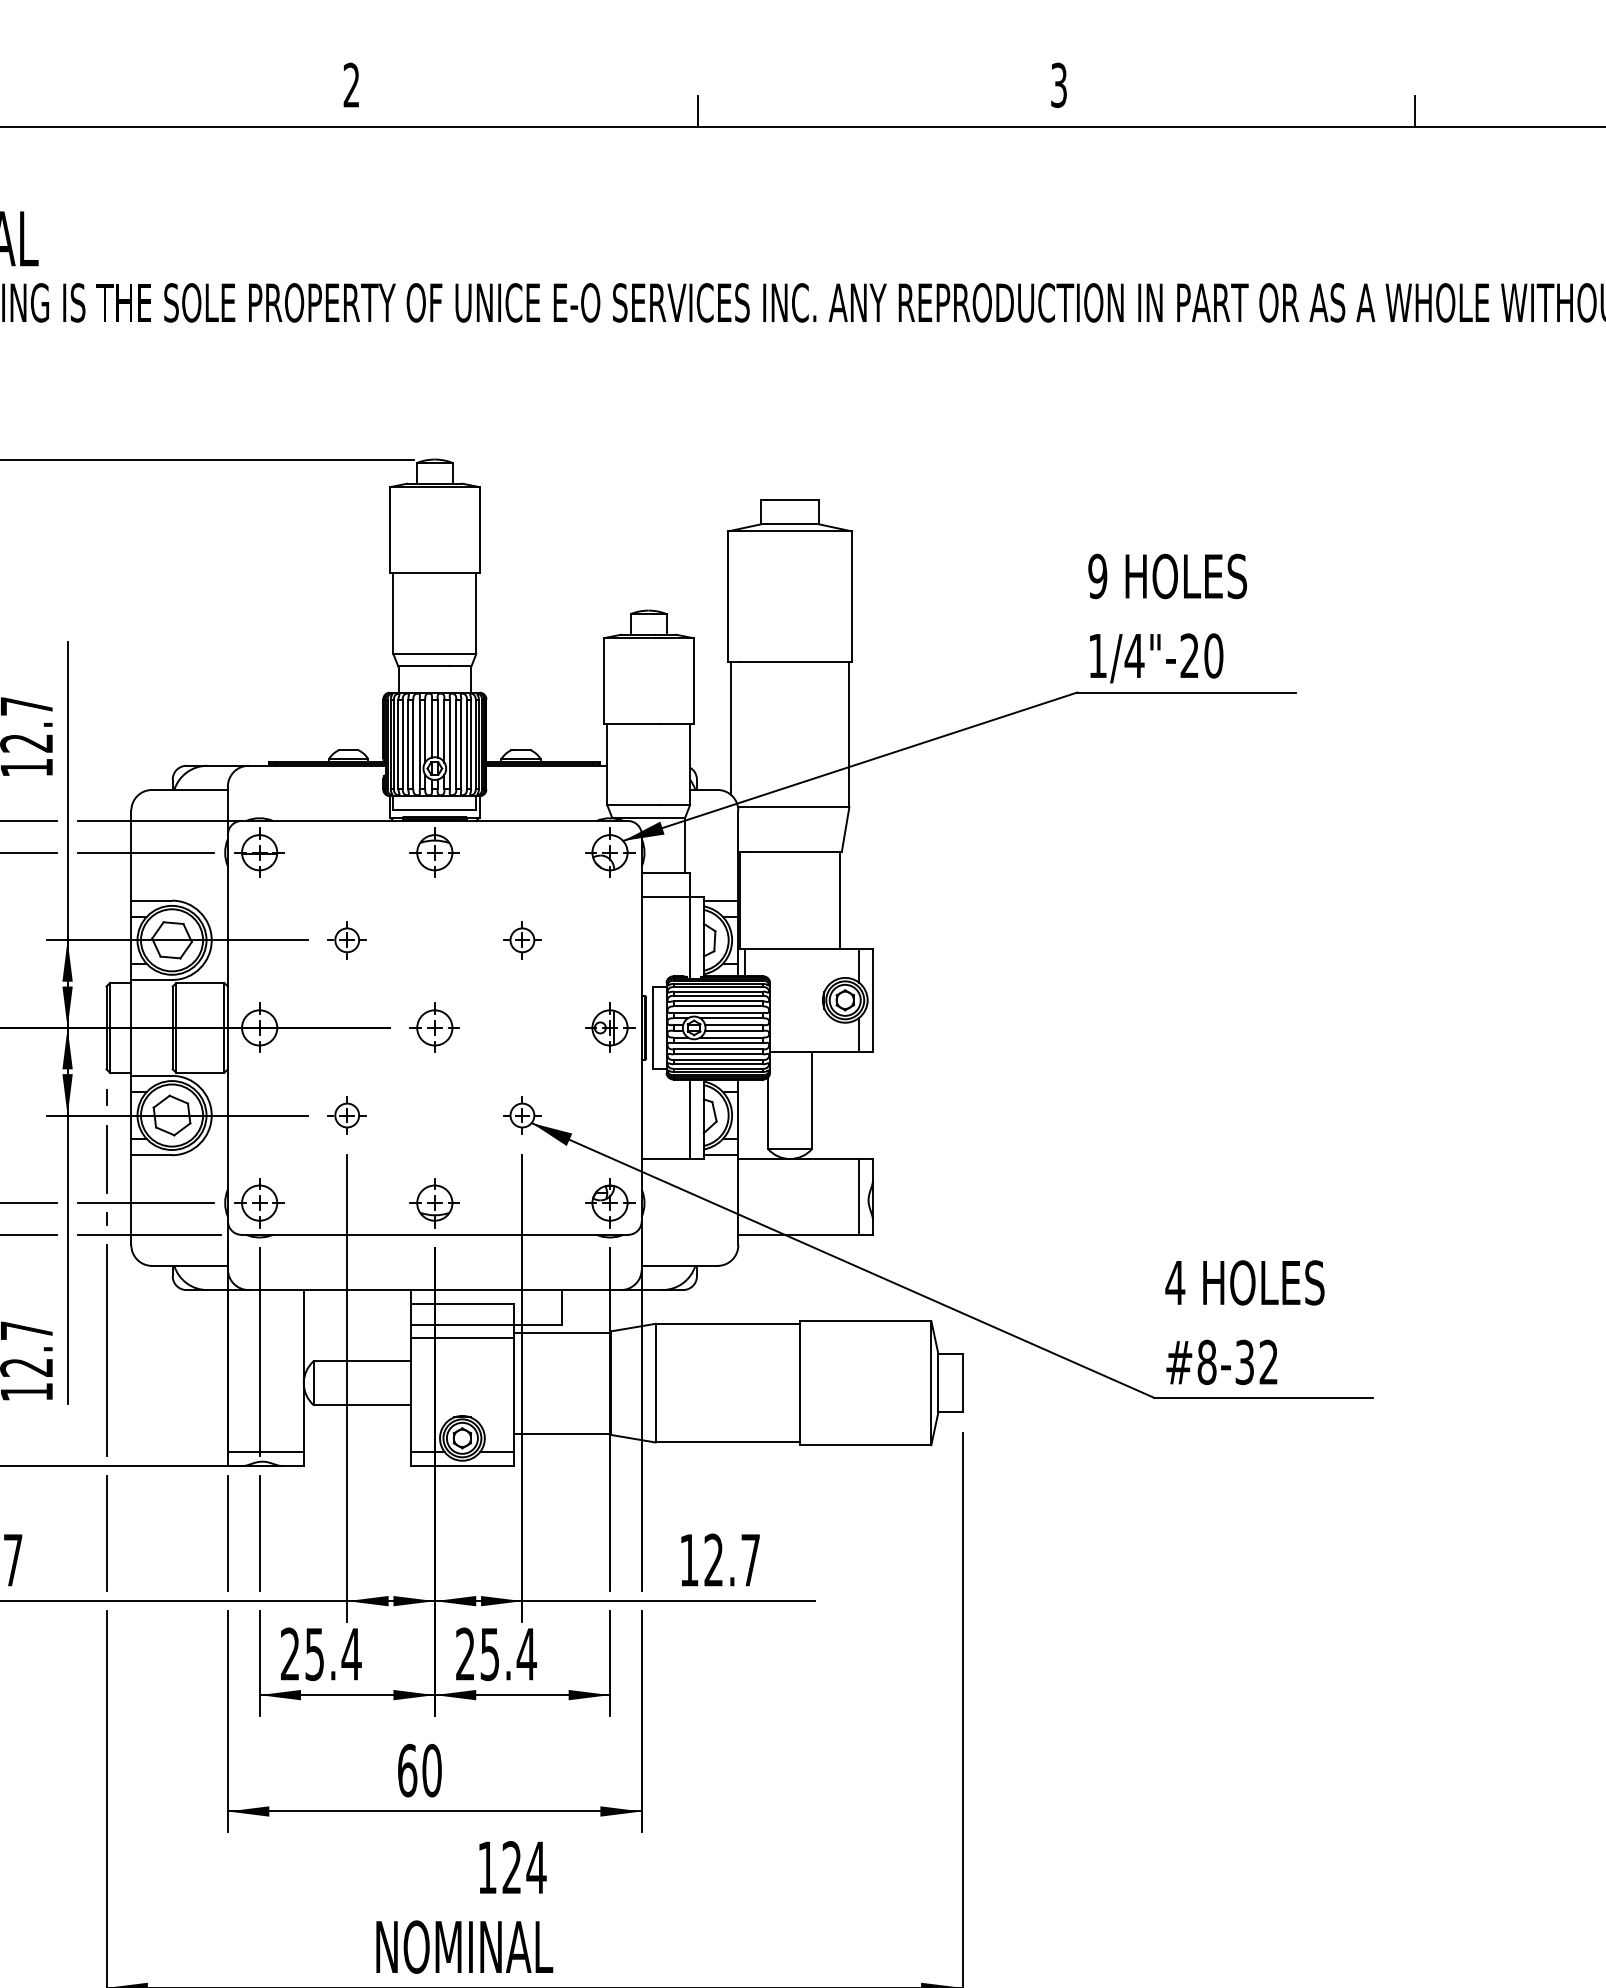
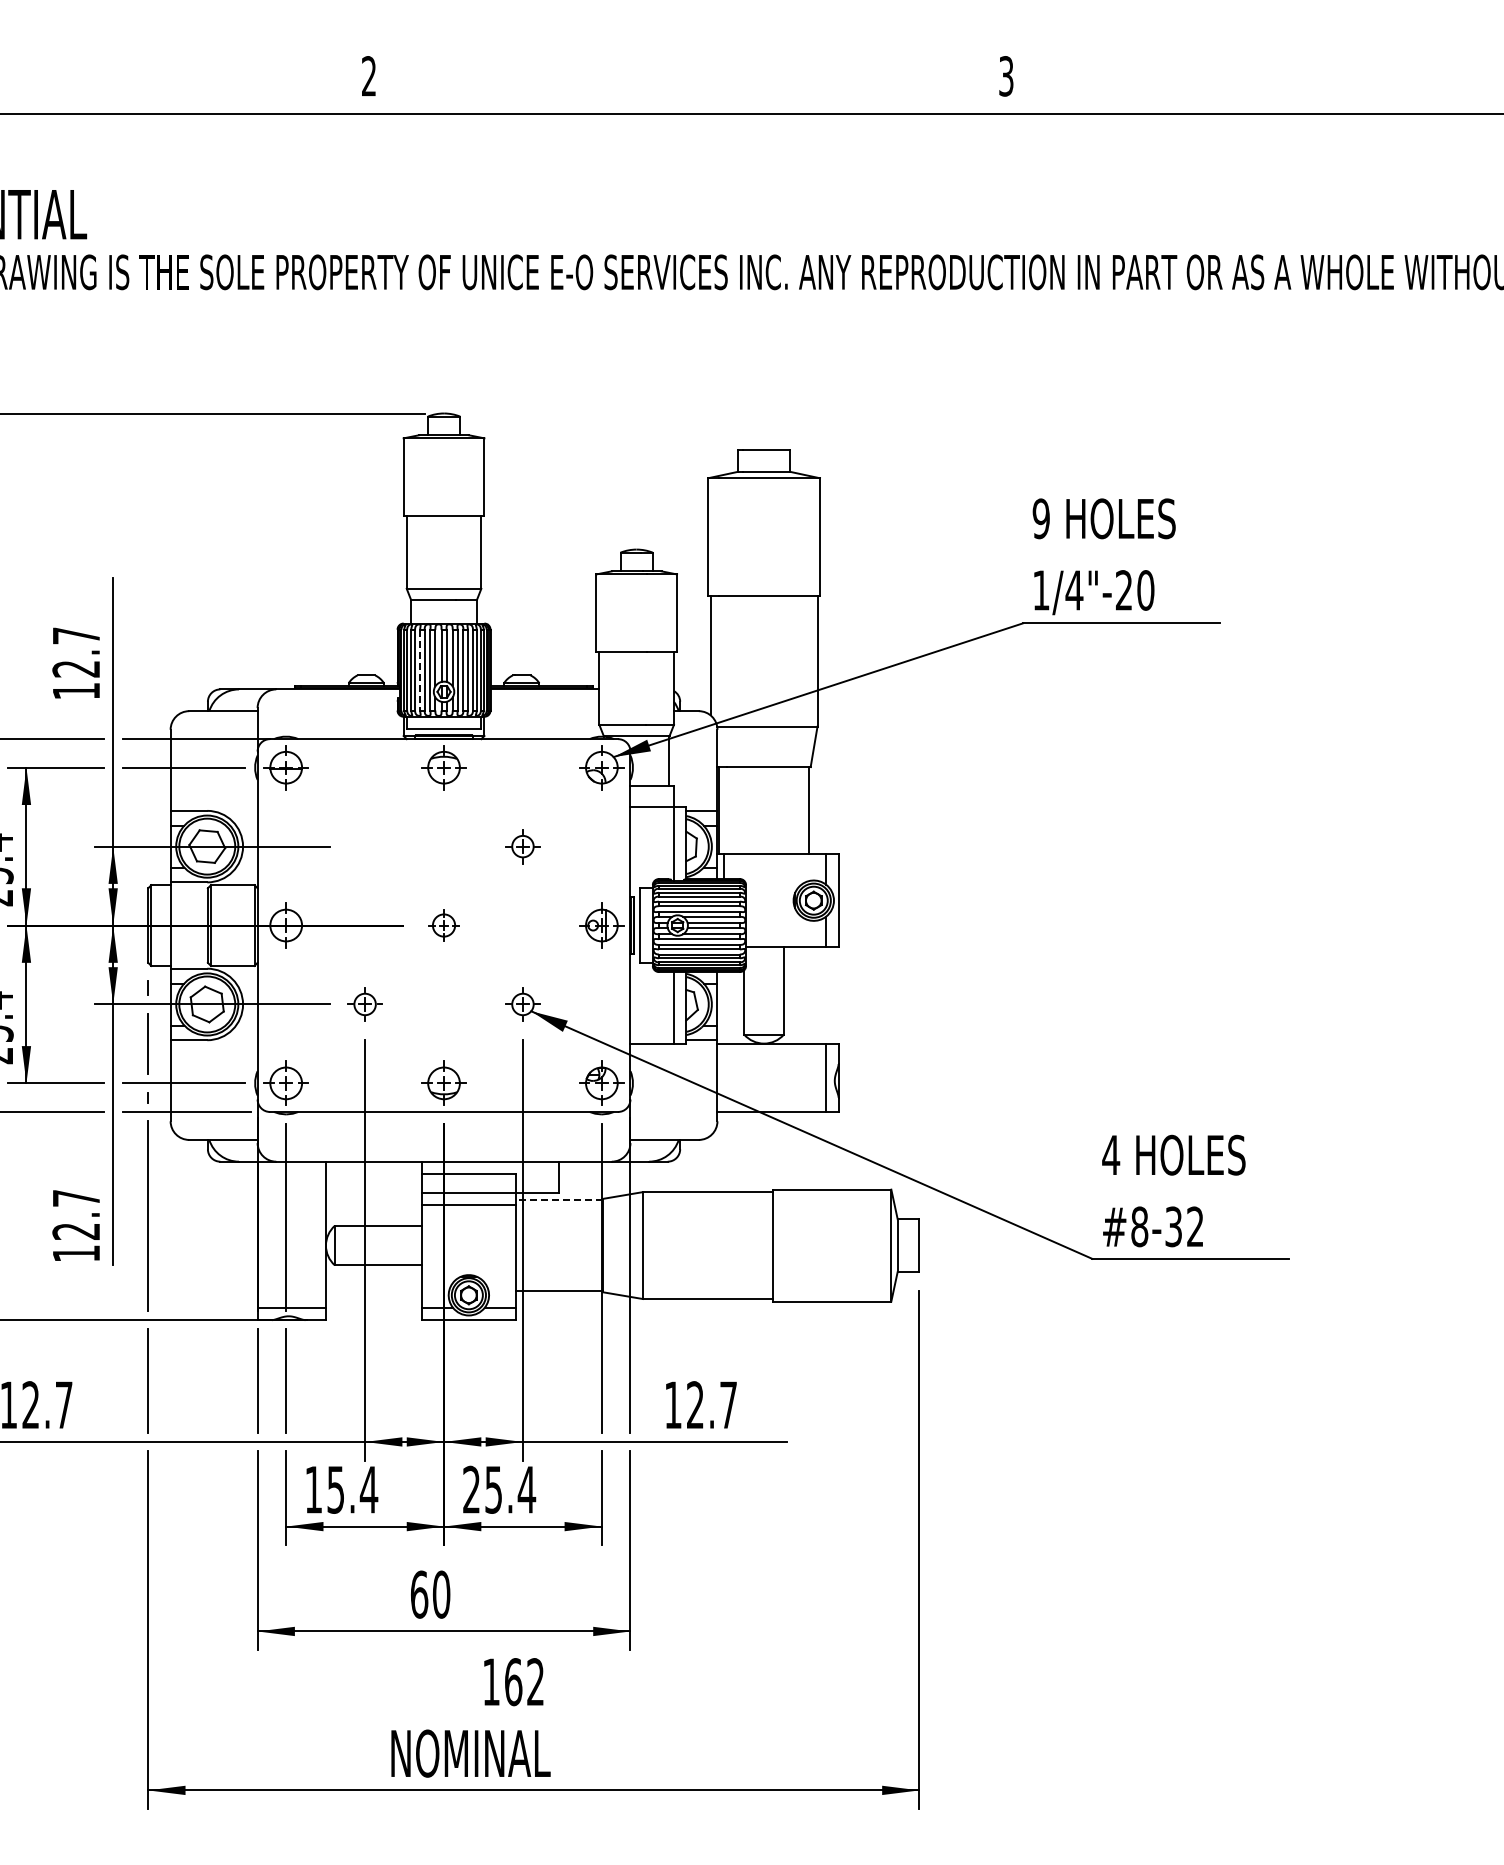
line: (698, 112) -> (681, 100), removed
line: (1414, 112) -> (1326, 100), removed
line: (408, 744) -> (420, 670), solid -> dashed
part: (346, 940) -> (364, 846), removed
part: (434, 1027) -> (443, 925), size x0.7
line: (561, 1333) -> (558, 1200), solid -> dashed
text: (289, 1653) -> (313, 1489), 25.4 -> 15.4
text: (524, 1868) -> (524, 1682), 124 -> 162

